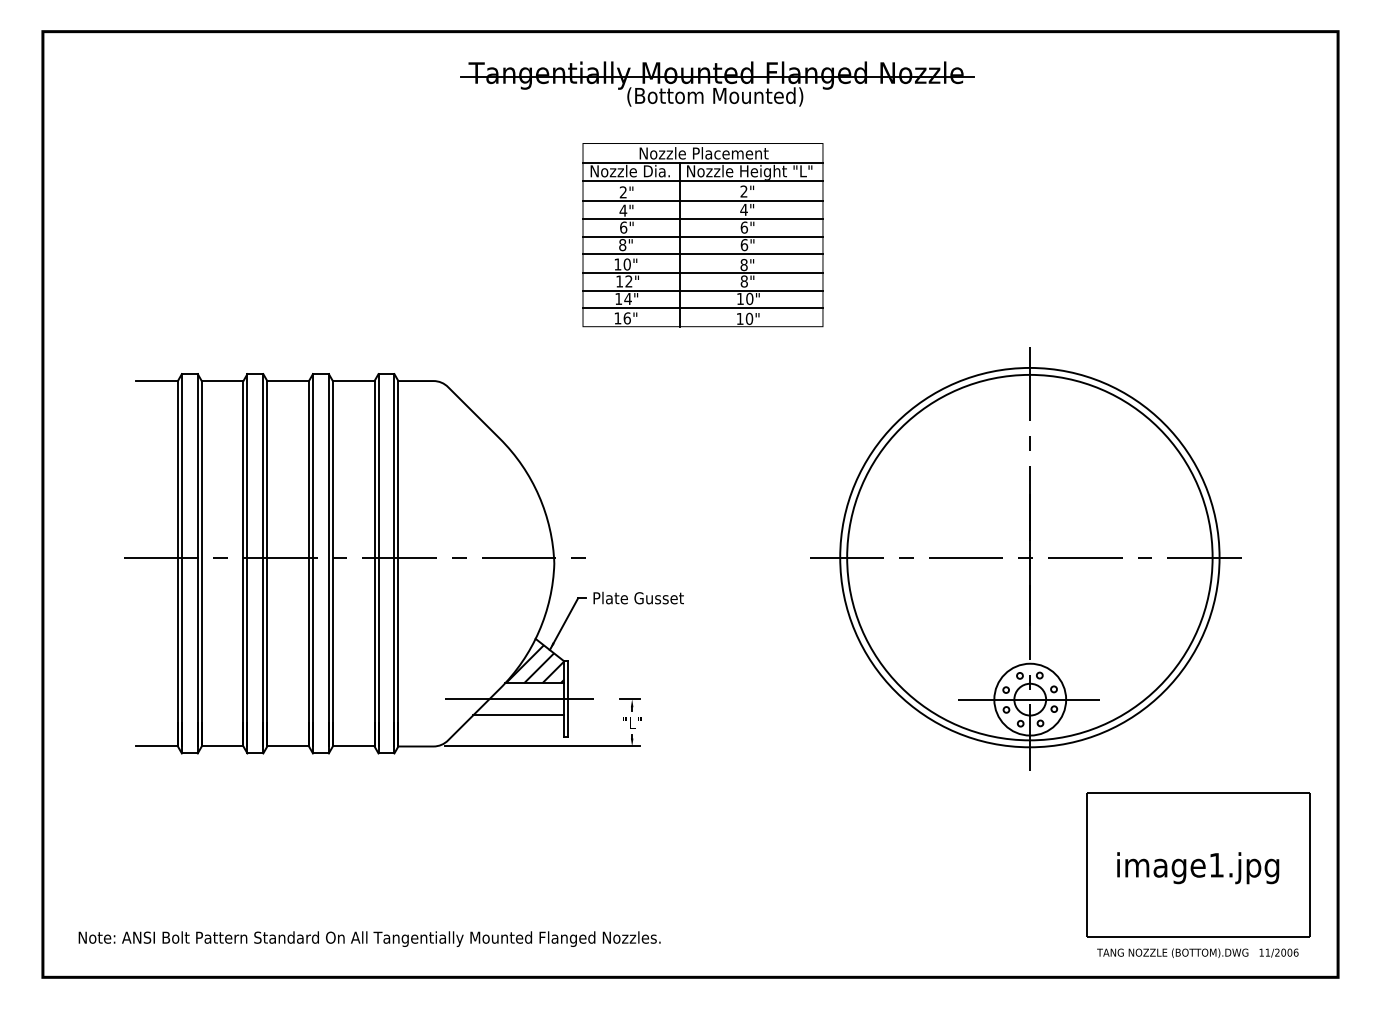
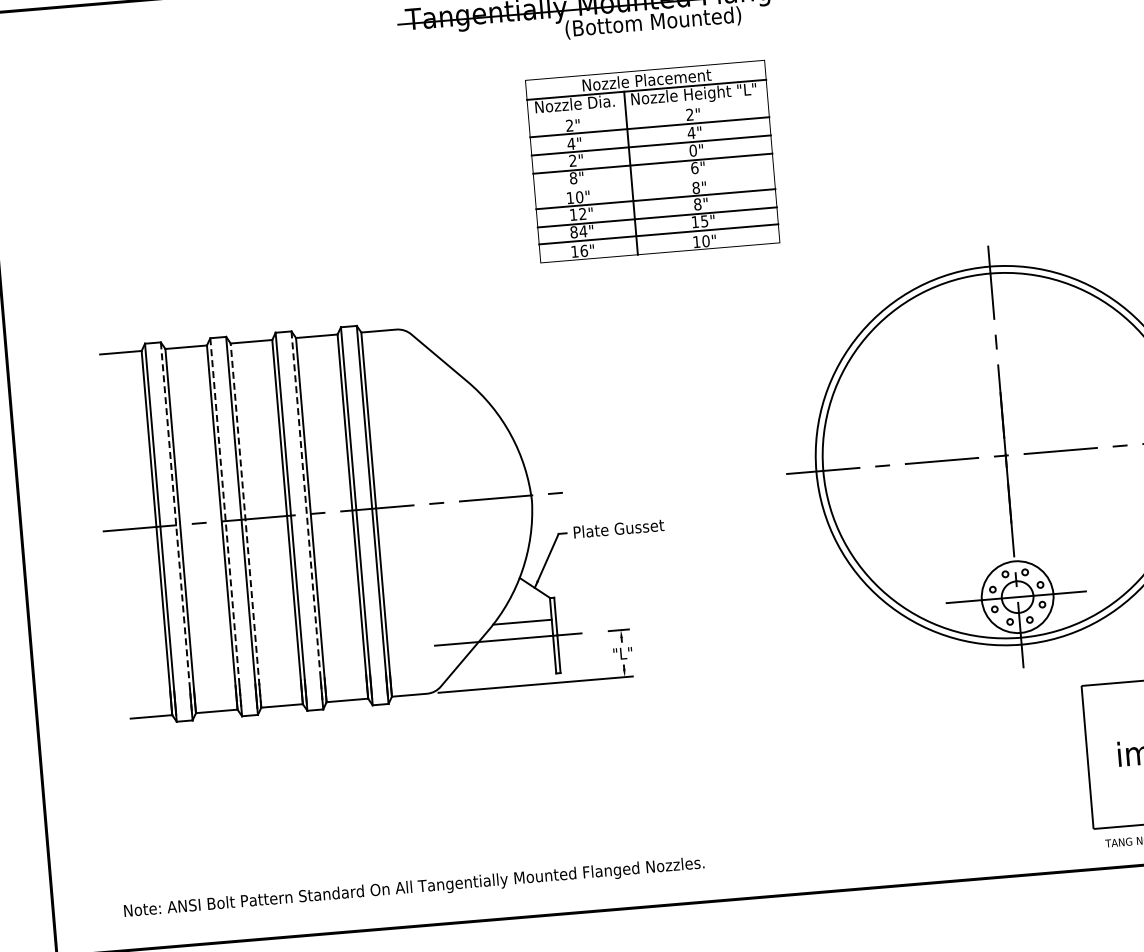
line: (702, 181) -> (647, 108), removed
text: (623, 227) -> (572, 160), 6" -> 2"
text: (744, 227) -> (693, 150), 6" -> 0"
line: (702, 254) -> (653, 180), removed
text: (618, 298) -> (573, 231), 14" -> 84"
text: (749, 298) -> (704, 220), 10" -> 15"
line: (197, 560) -> (176, 528), solid -> dashed
line: (247, 560) -> (226, 523), solid -> dashed
line: (328, 560) -> (306, 517), solid -> dashed
line: (267, 563) -> (246, 525), solid -> dashed
hatch: (534, 664) -> (520, 603), removed
line: (518, 715) -> (509, 655), removed
text: (369, 938) -> (414, 887), moved

